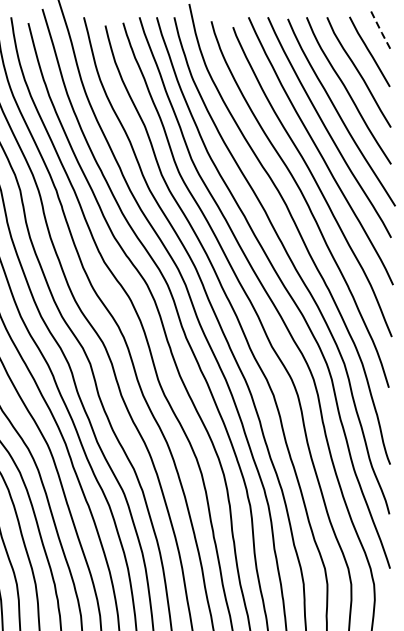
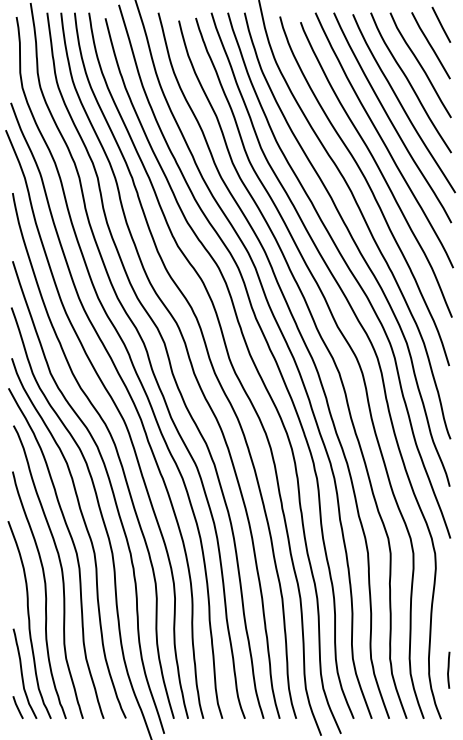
line: (380, 30) -> (441, 25), dashed -> solid

